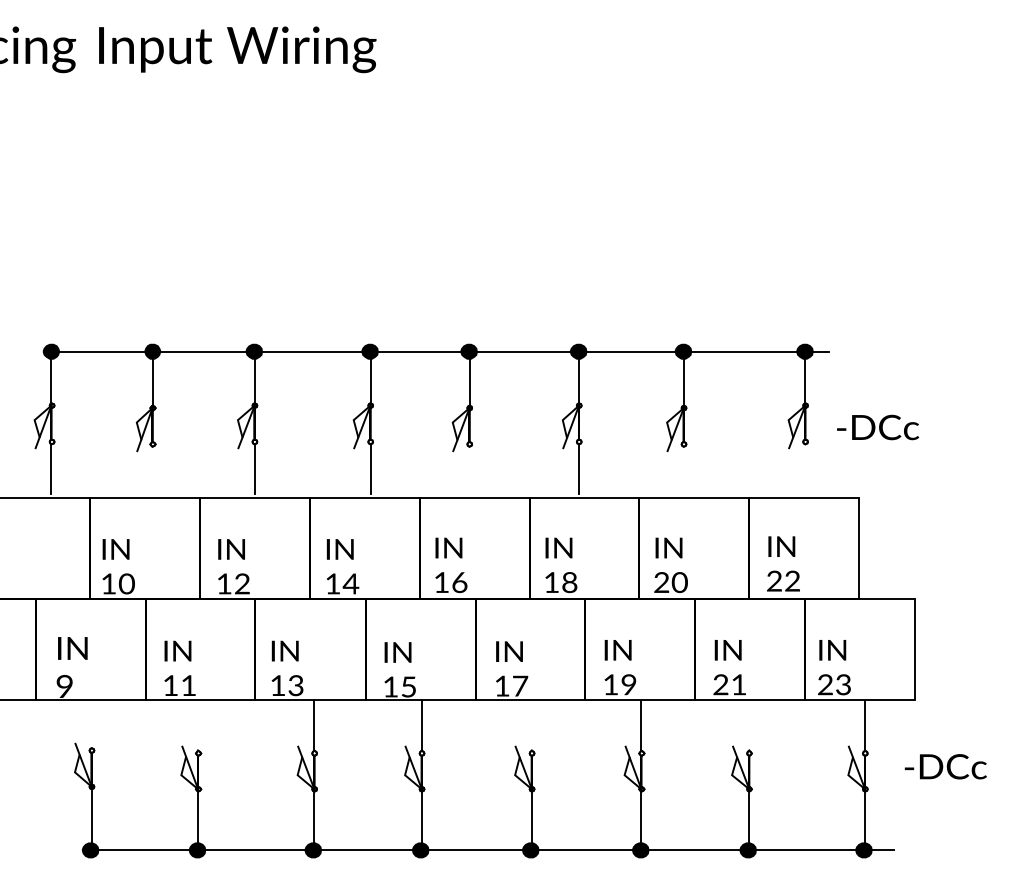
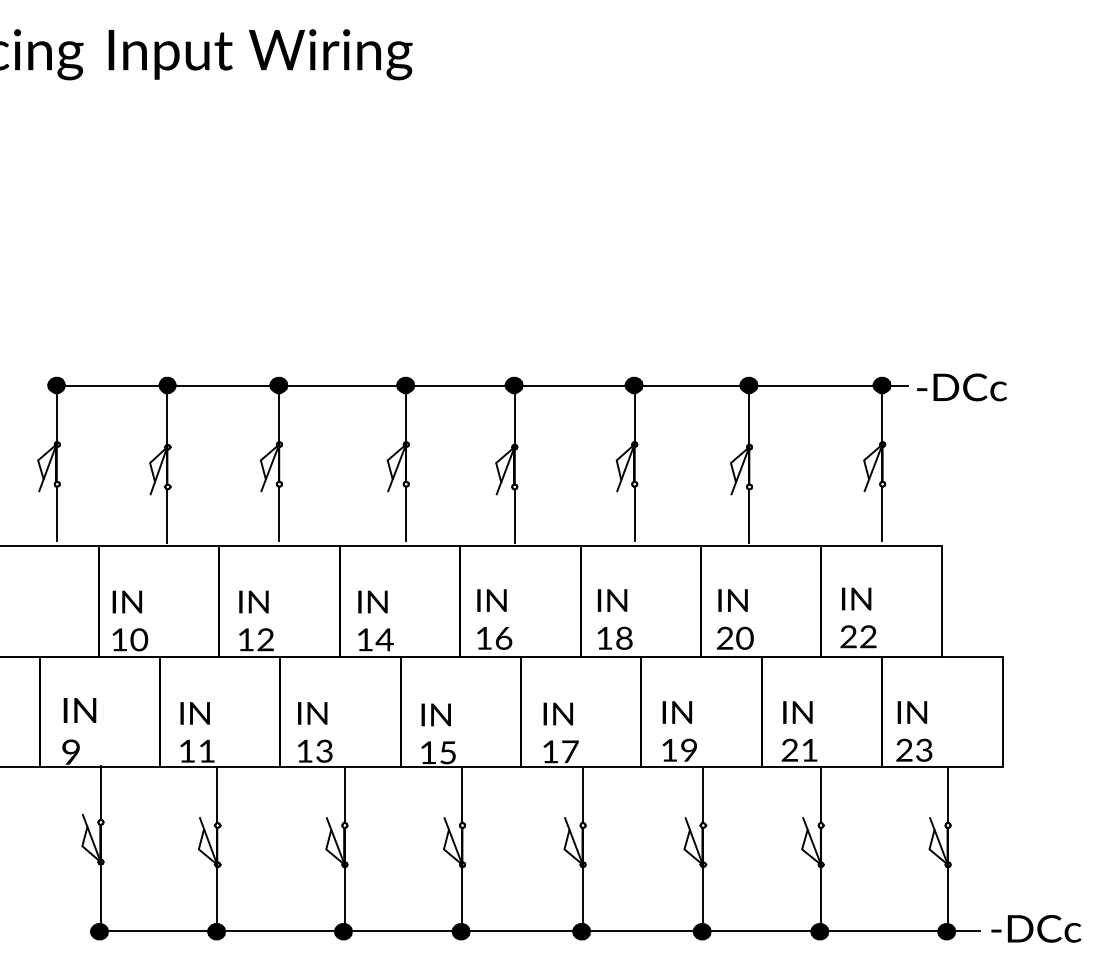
text: (878, 427) -> (962, 387), moved
line: (805, 468) -> (882, 513), added
line: (152, 470) -> (167, 515), added
line: (469, 470) -> (514, 515), added
line: (683, 470) -> (748, 515), added
line: (91, 723) -> (100, 792), added
line: (198, 725) -> (217, 794), added
line: (531, 725) -> (582, 794), added
line: (749, 725) -> (821, 794), added
text: (945, 766) -> (1035, 928), moved

